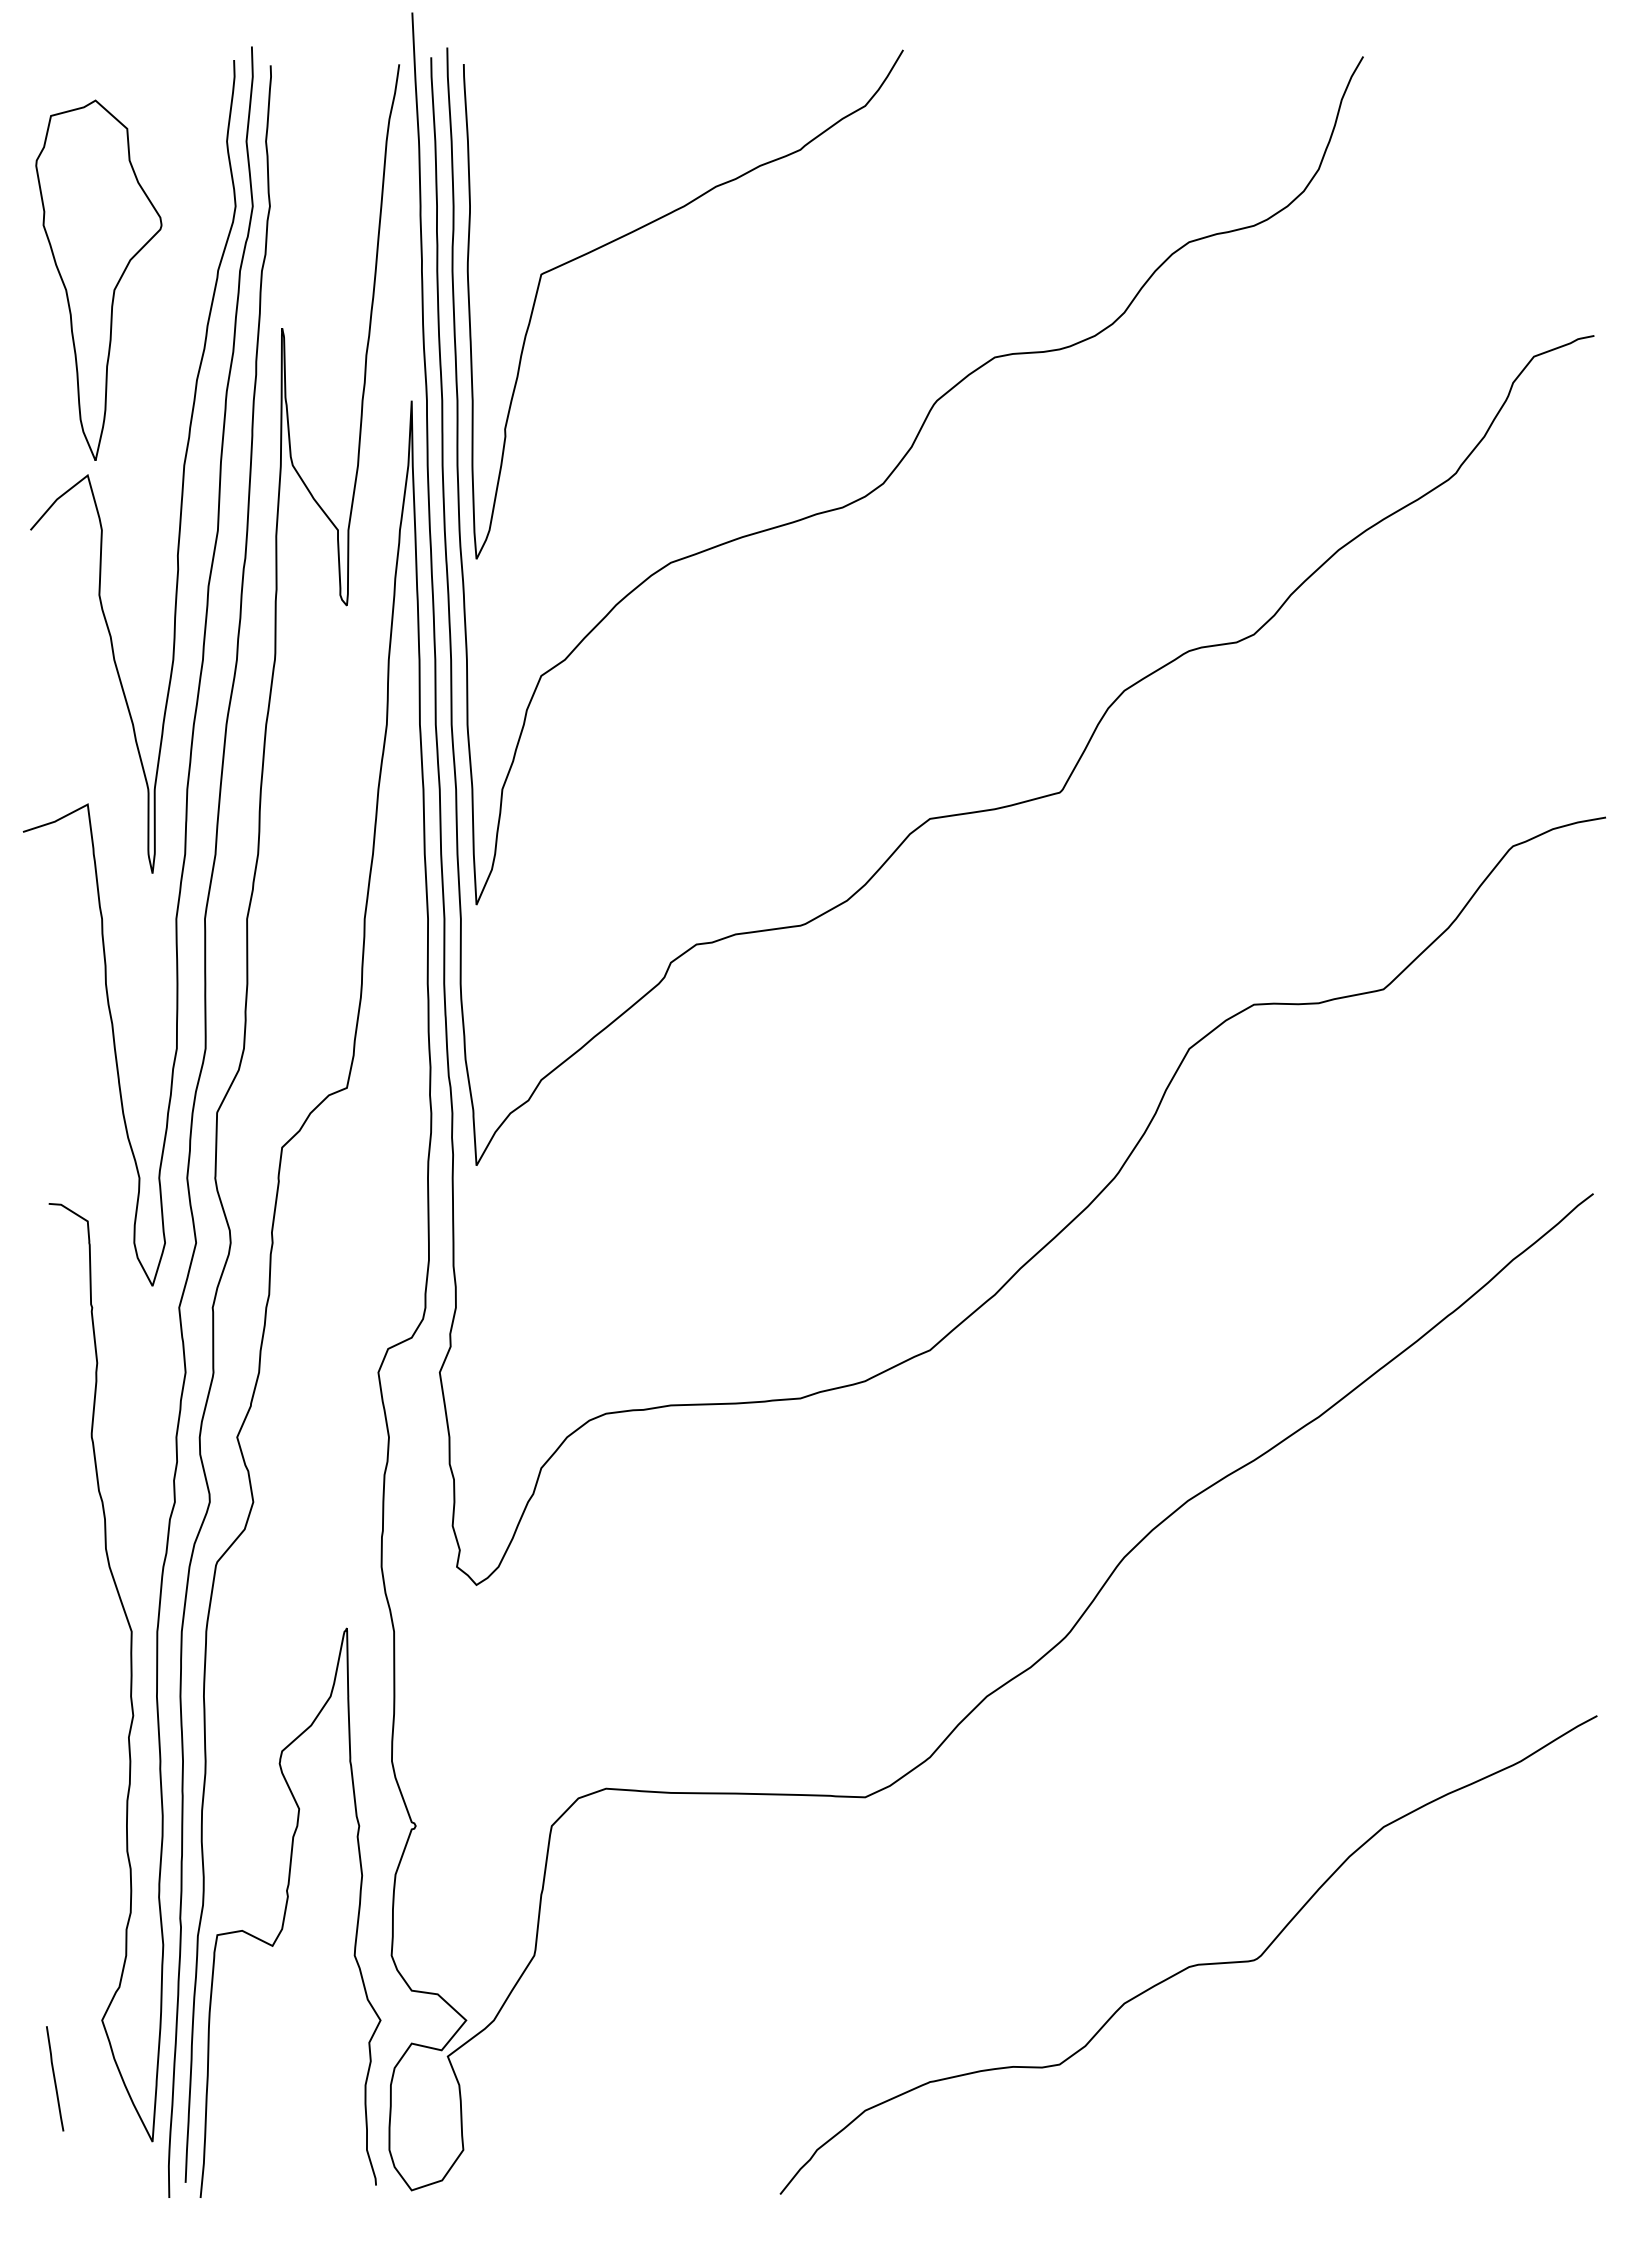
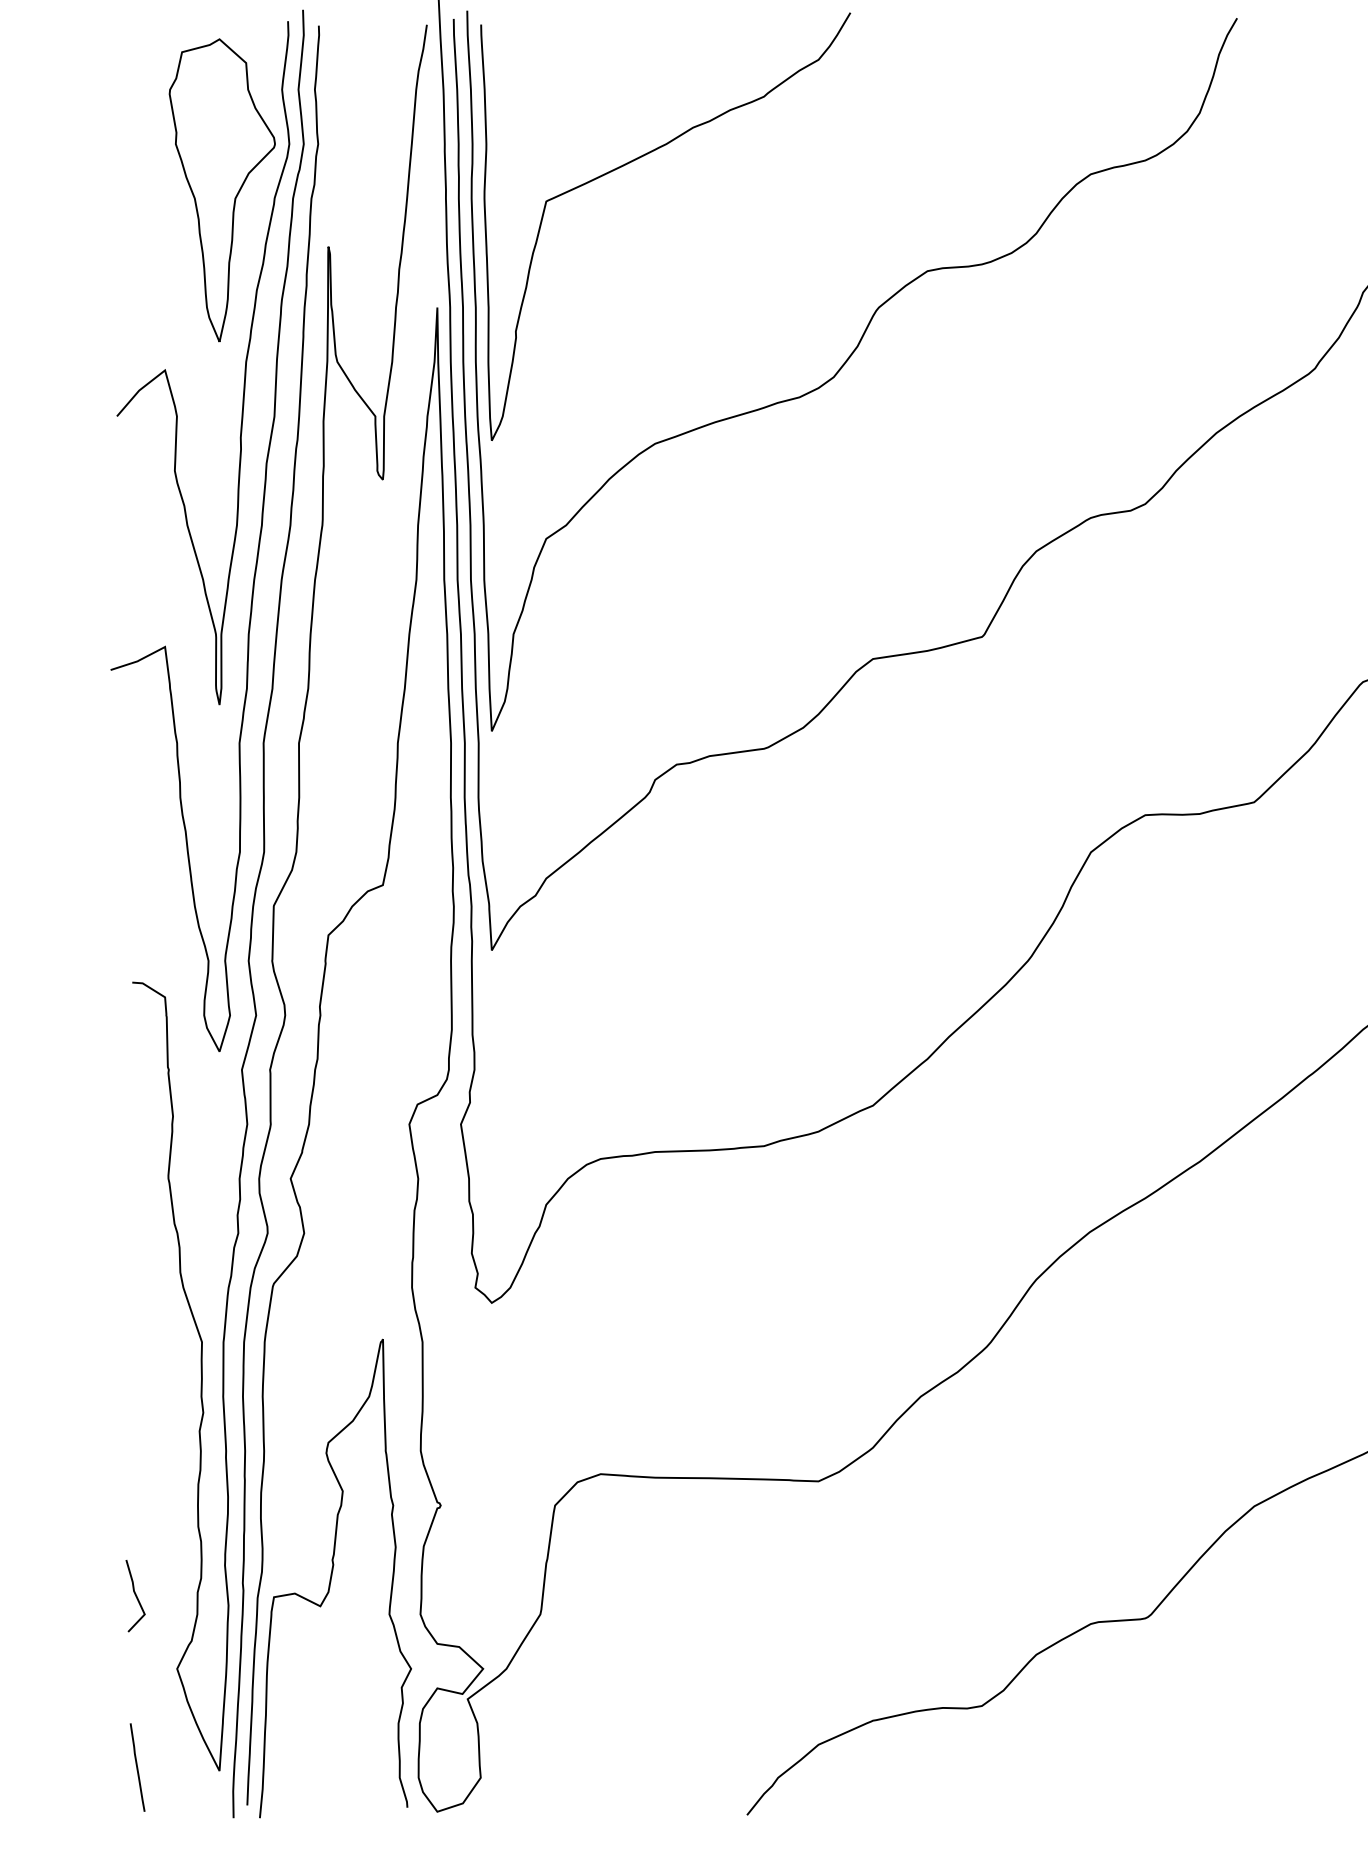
part: (98, 279) -> (222, 189), moved
line: (52, 1933) -> (135, 1595), added
line: (55, 2078) -> (137, 1767), moved

